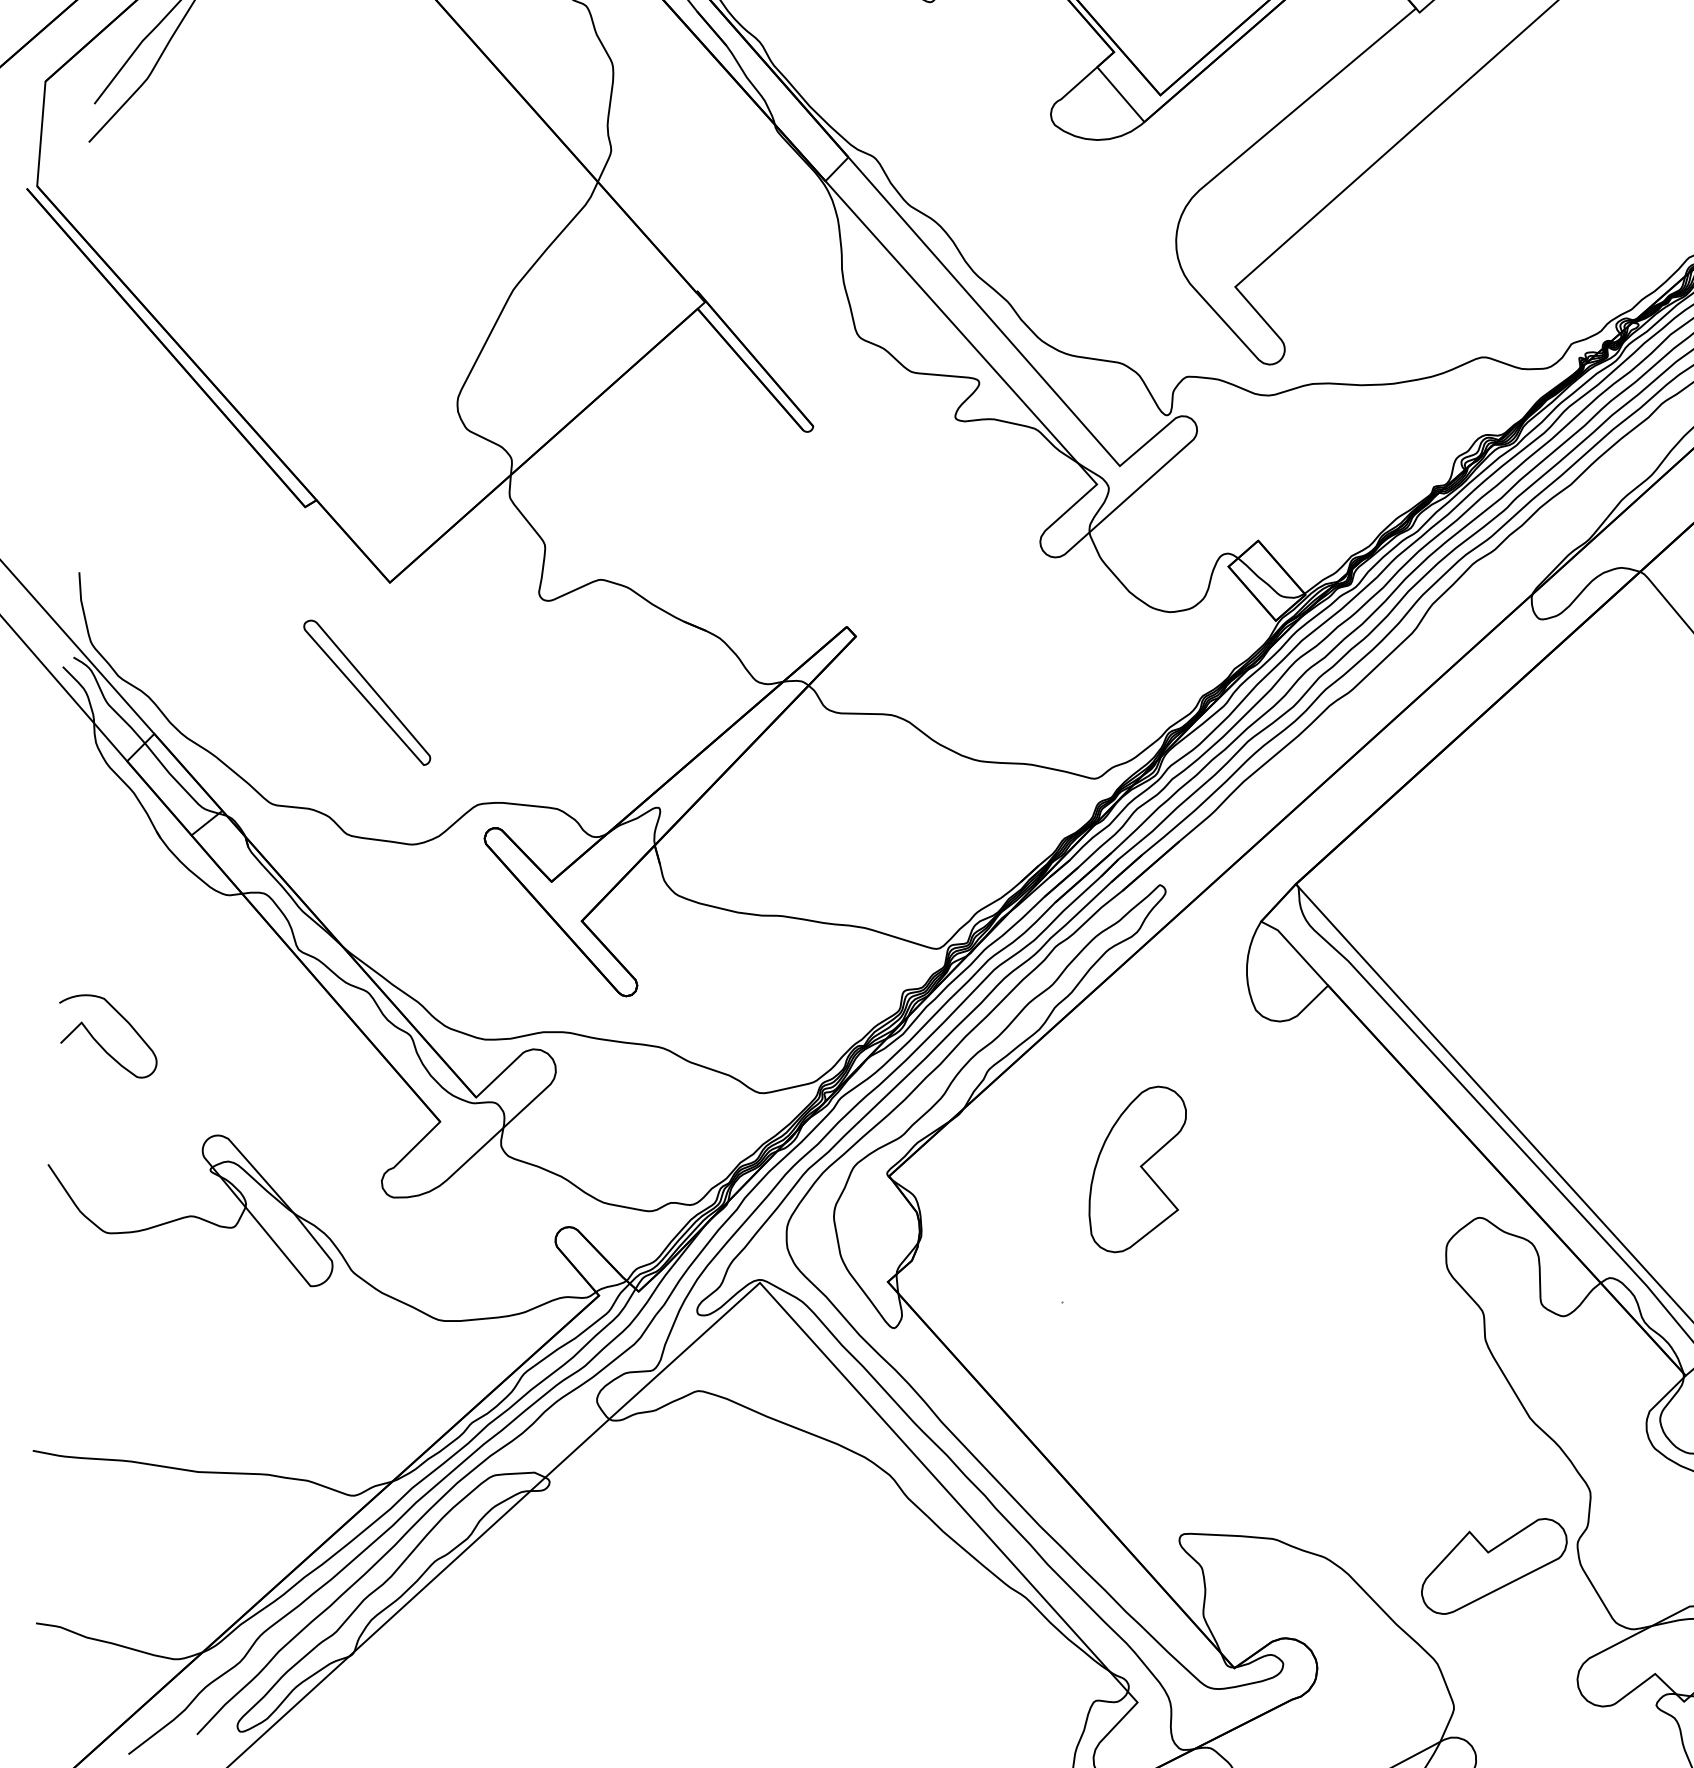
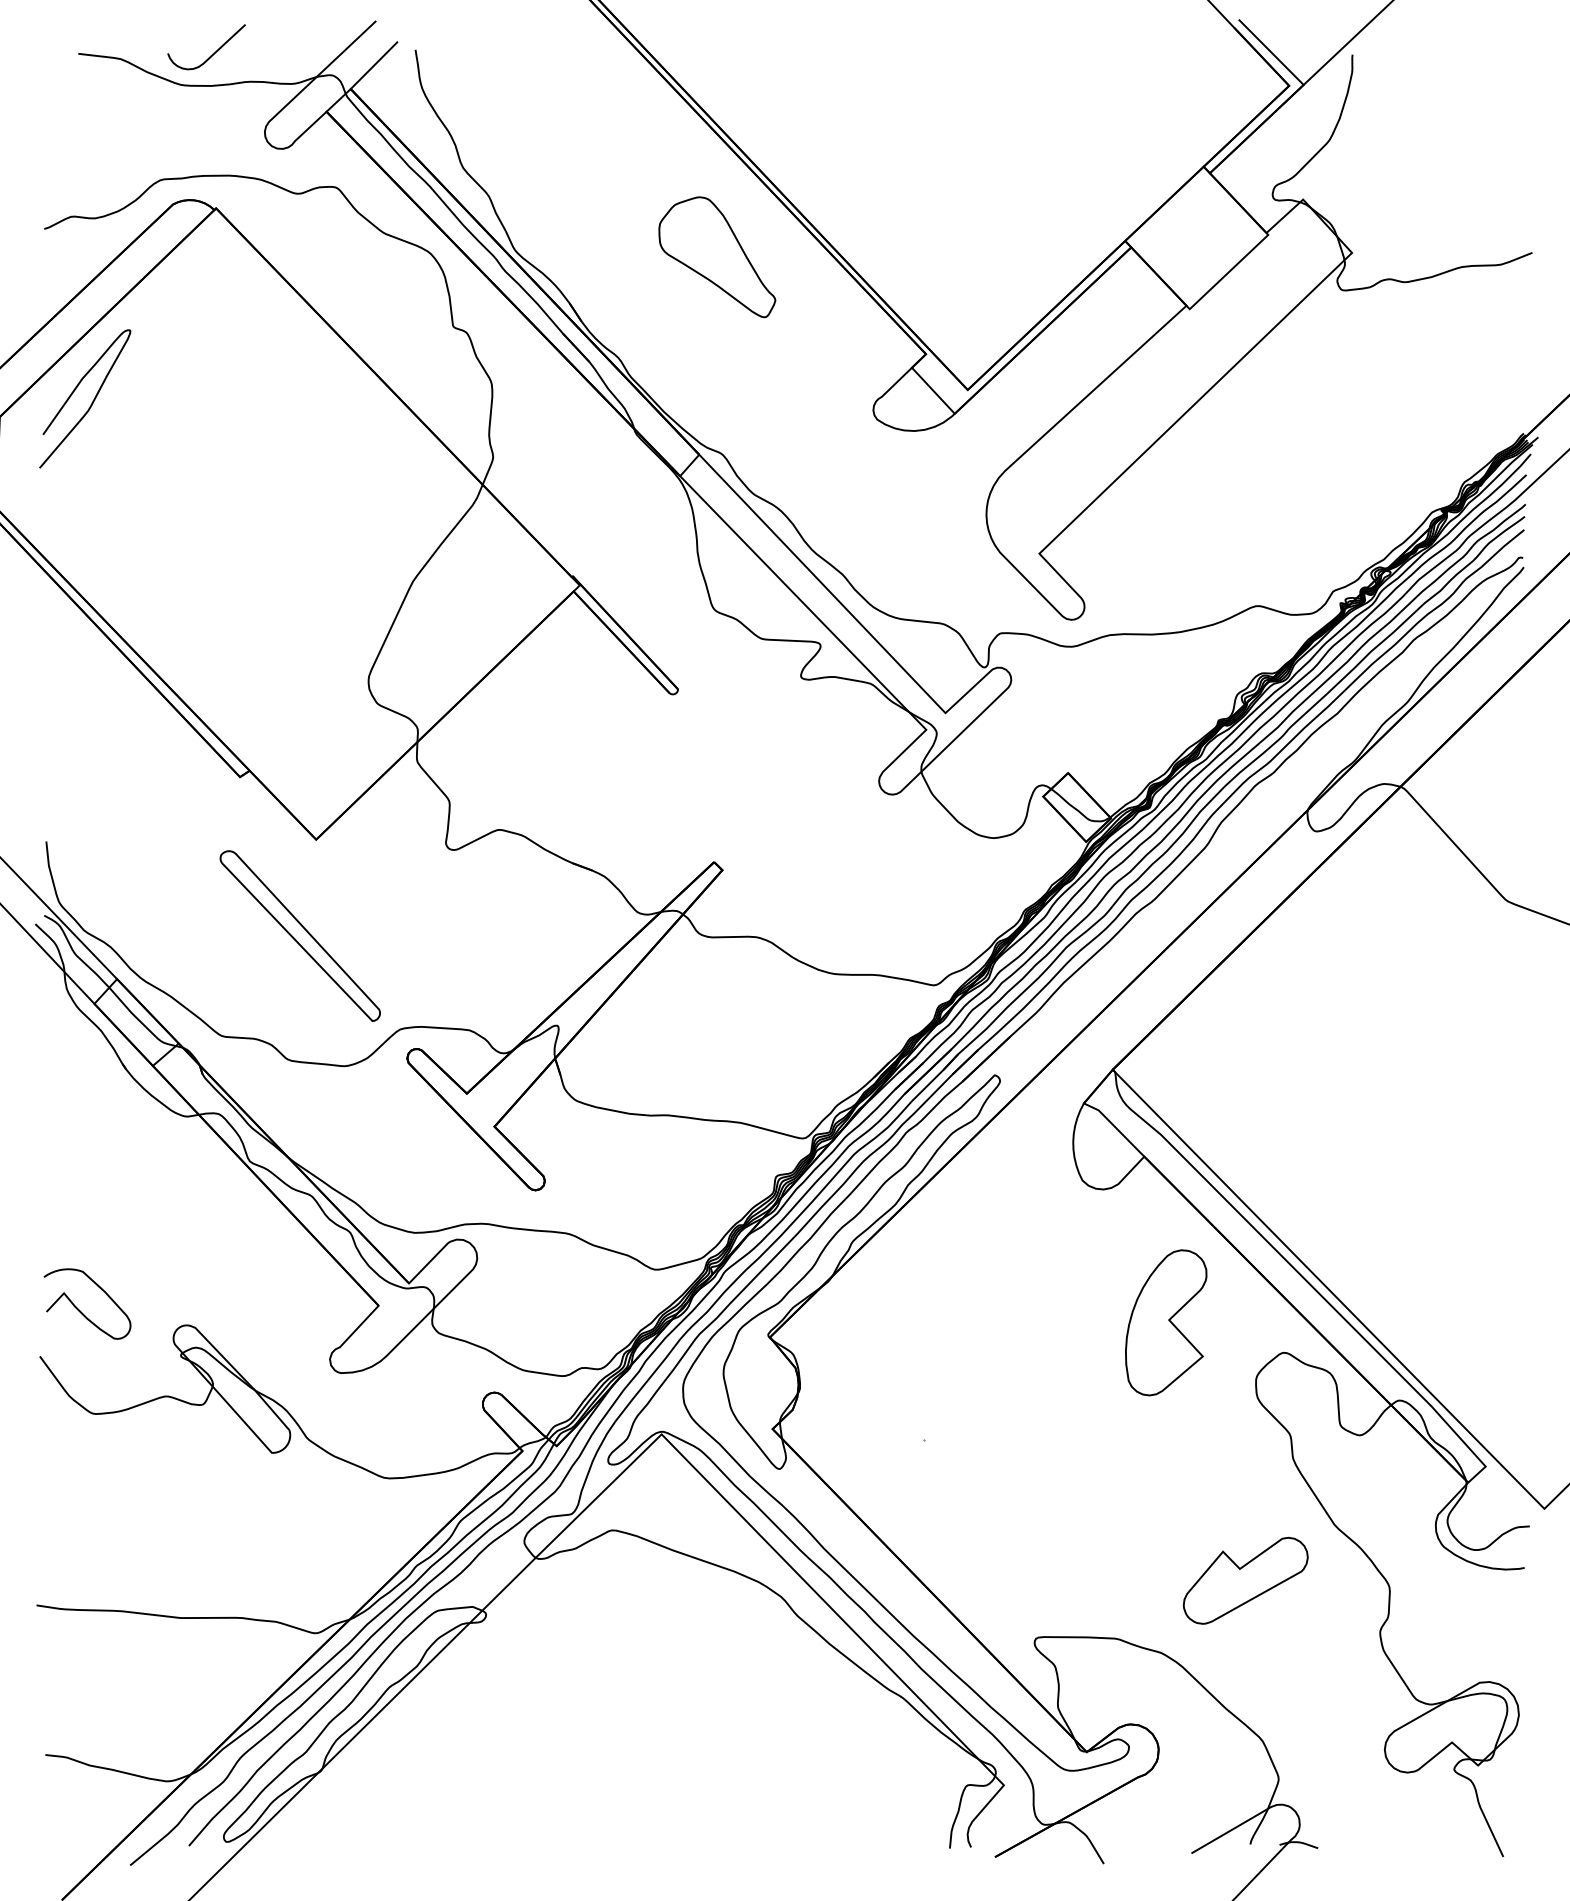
part: (367, 692) -> (300, 935), size x1.4
curve: (99, 1043) -> (80, 1310), moved
part: (1137, 1169) -> (1166, 1322), moved
part: (1494, 1566) -> (1245, 1580), moved

